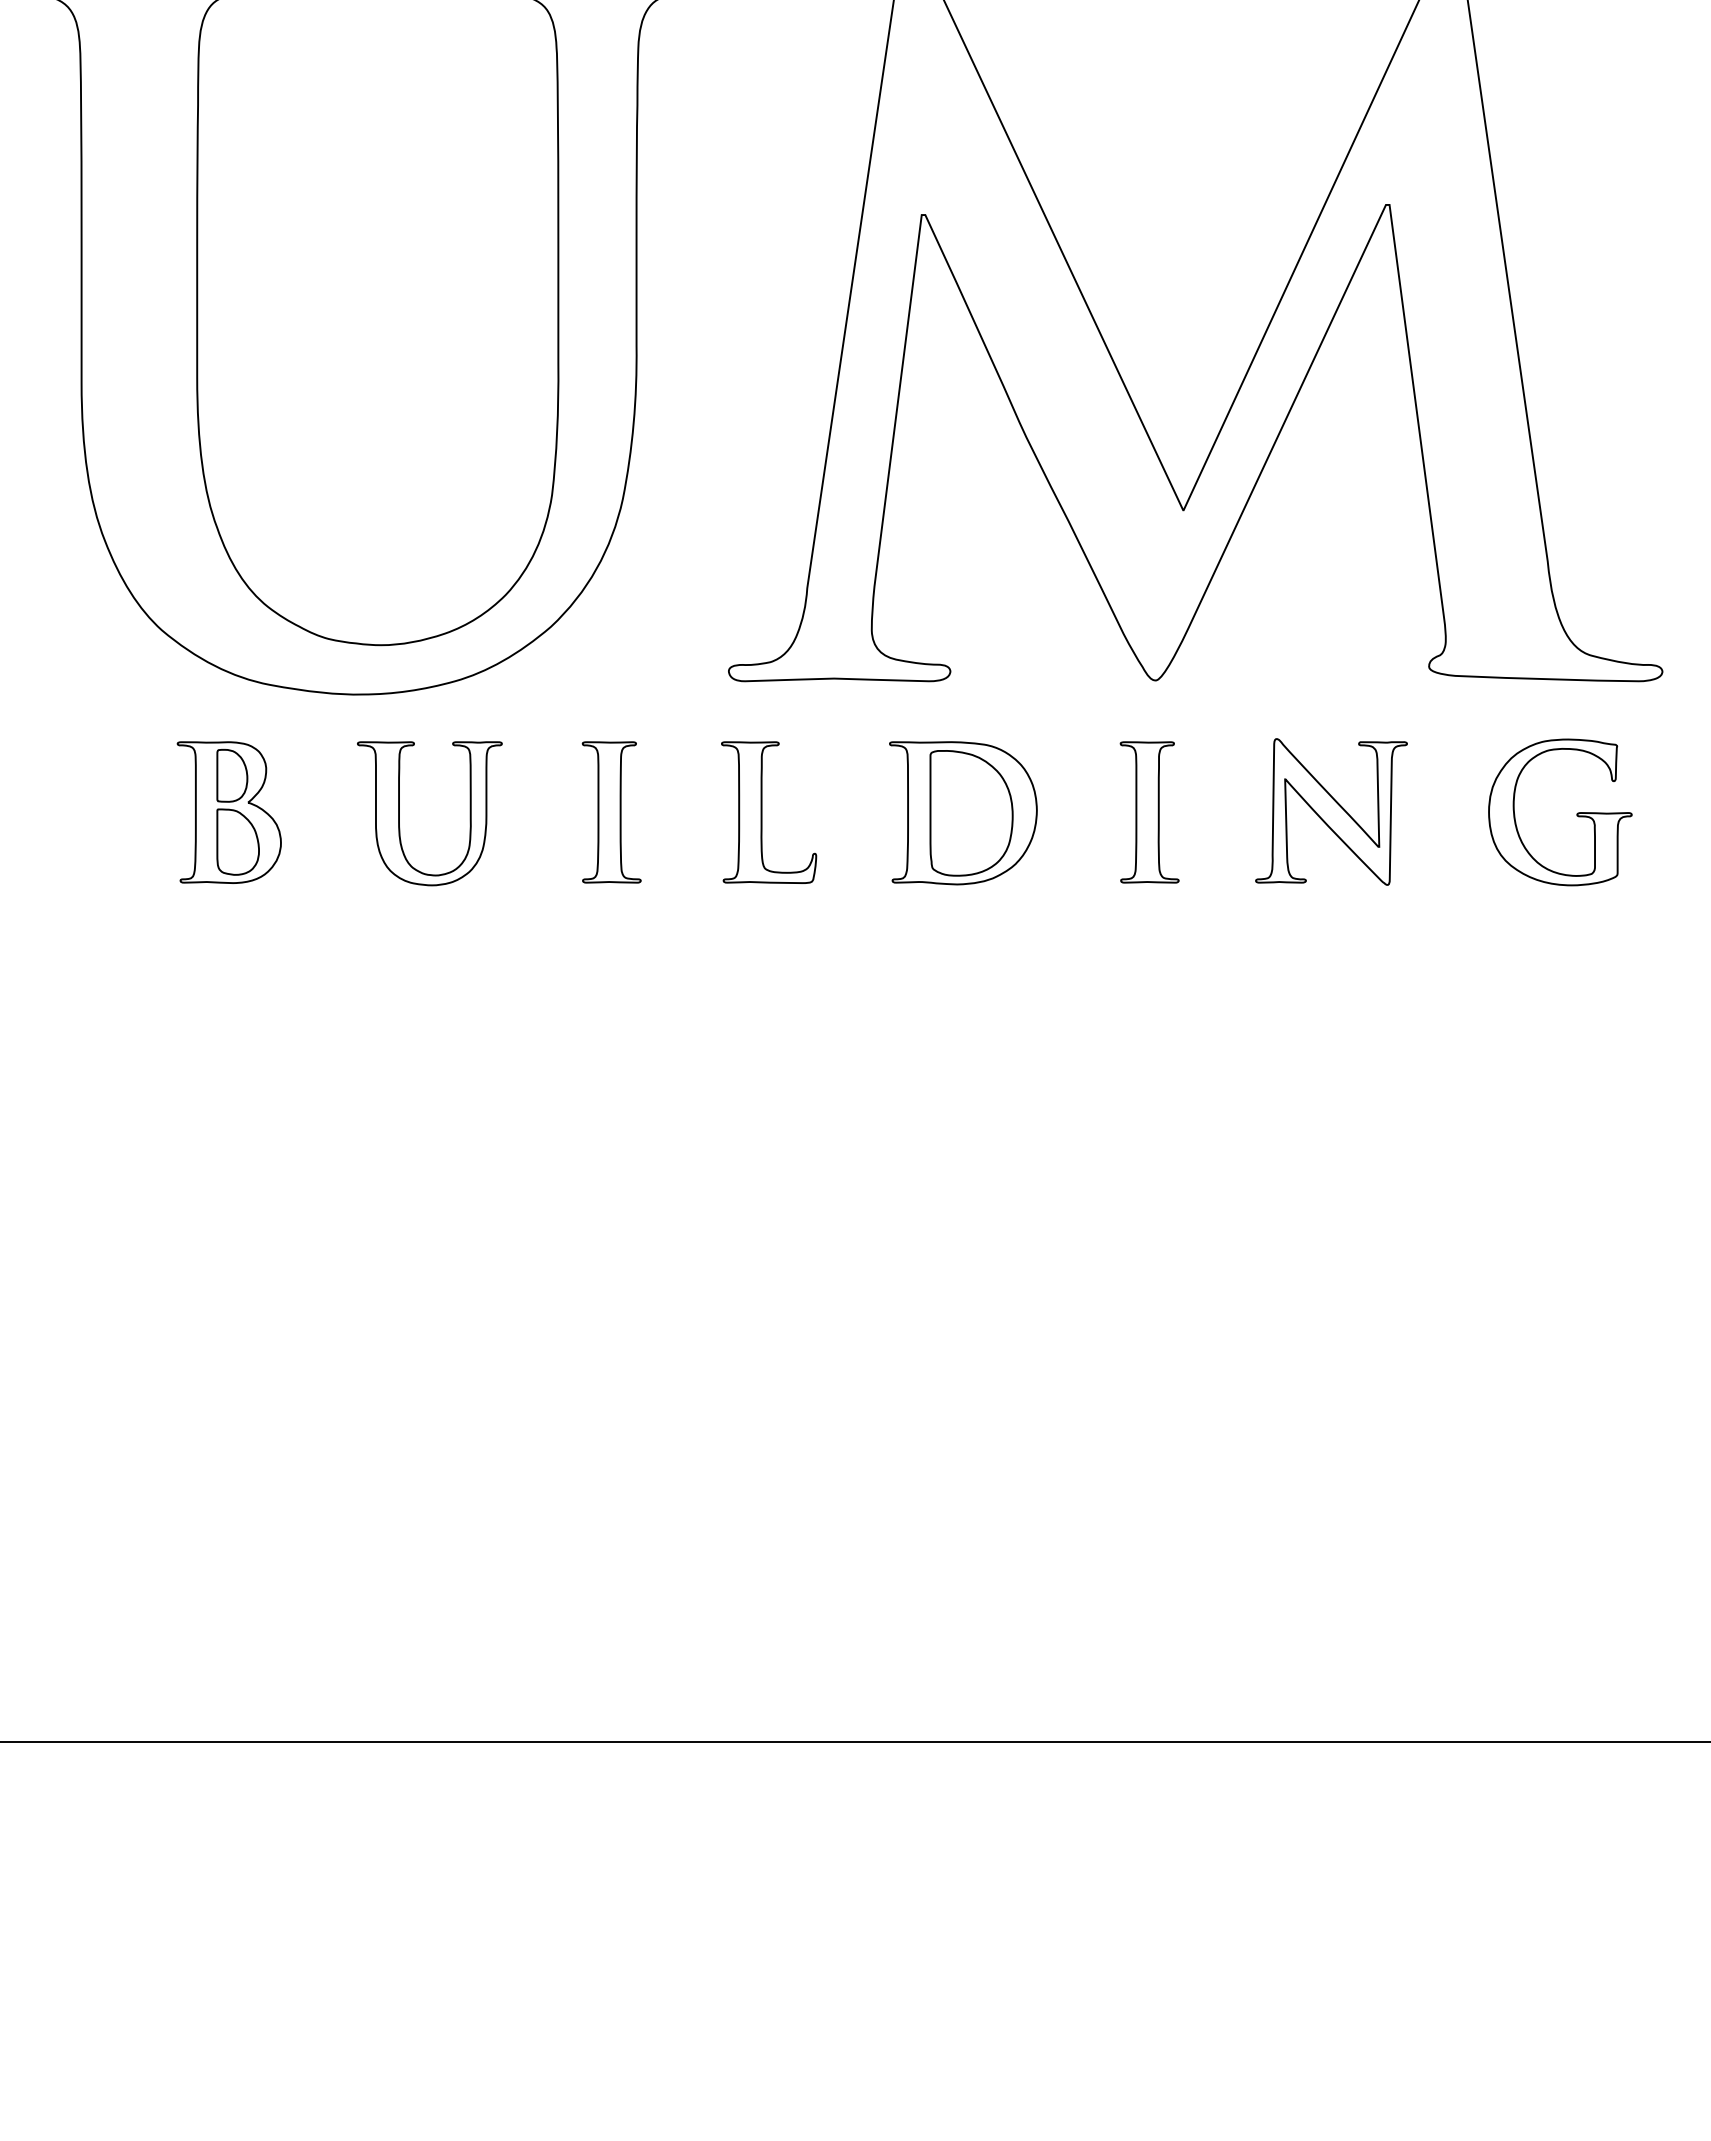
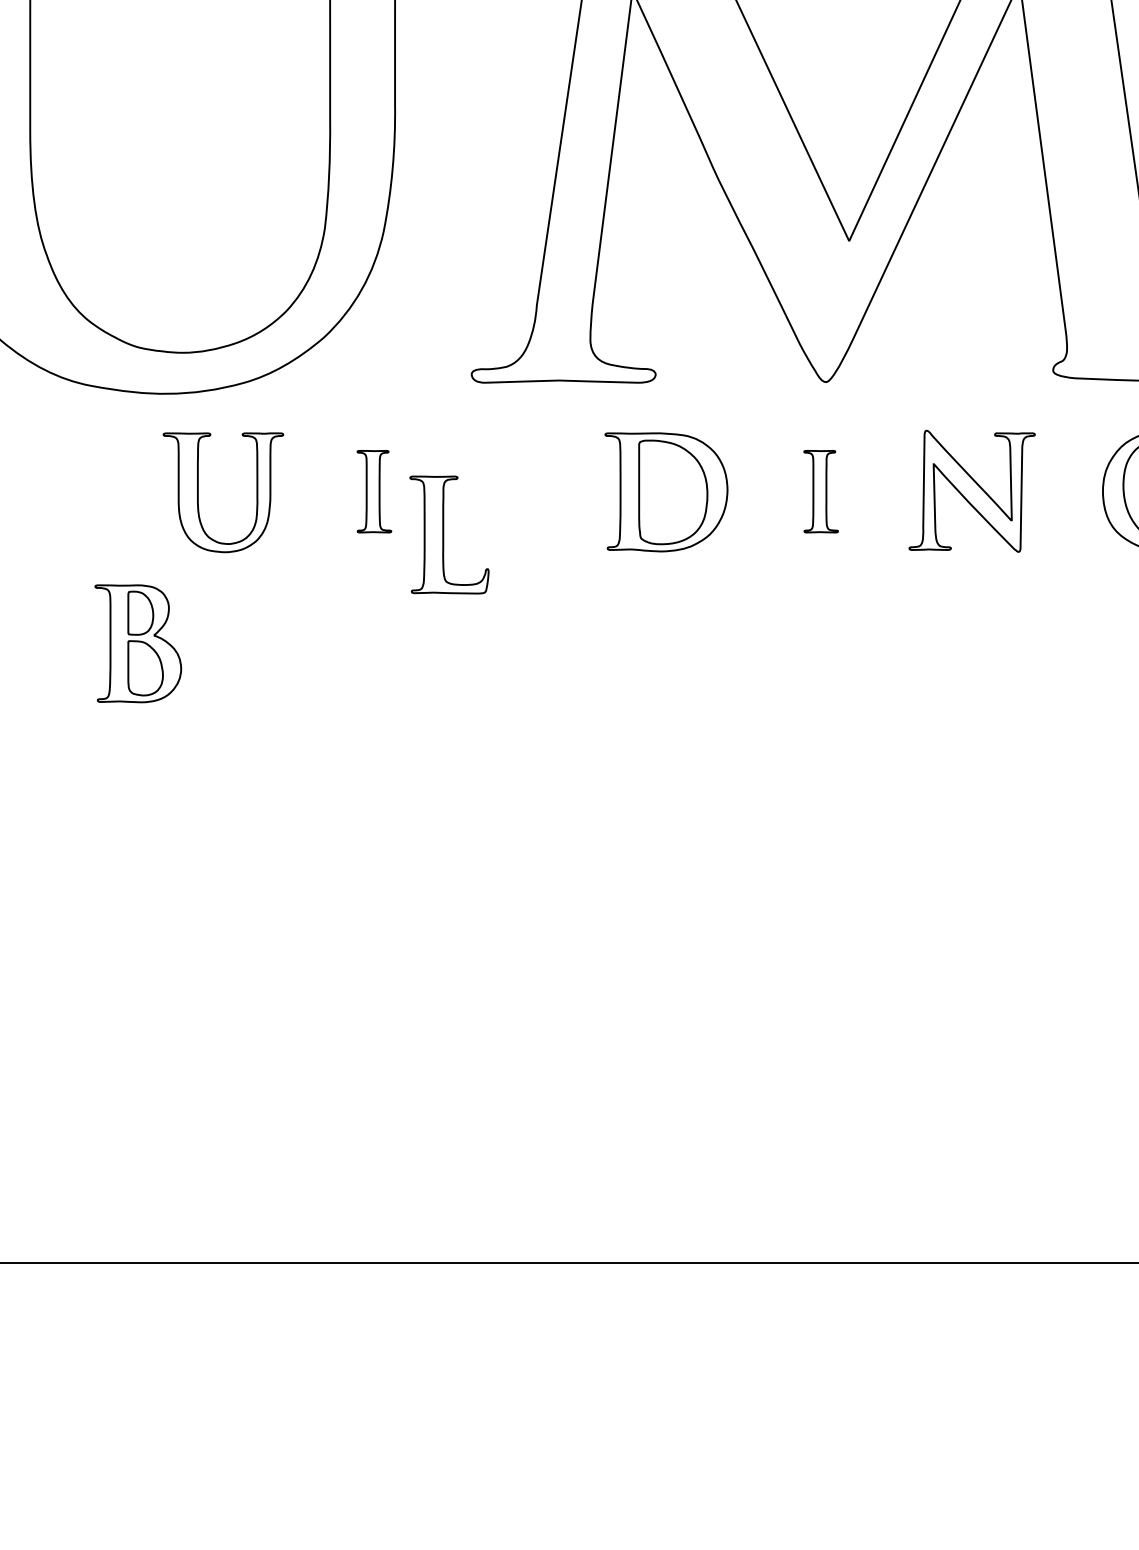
part: (228, 812) -> (137, 643), moved
part: (611, 812) -> (374, 491), size x0.7
part: (762, 812) -> (444, 534), moved
part: (1149, 812) -> (821, 491), size x0.7

